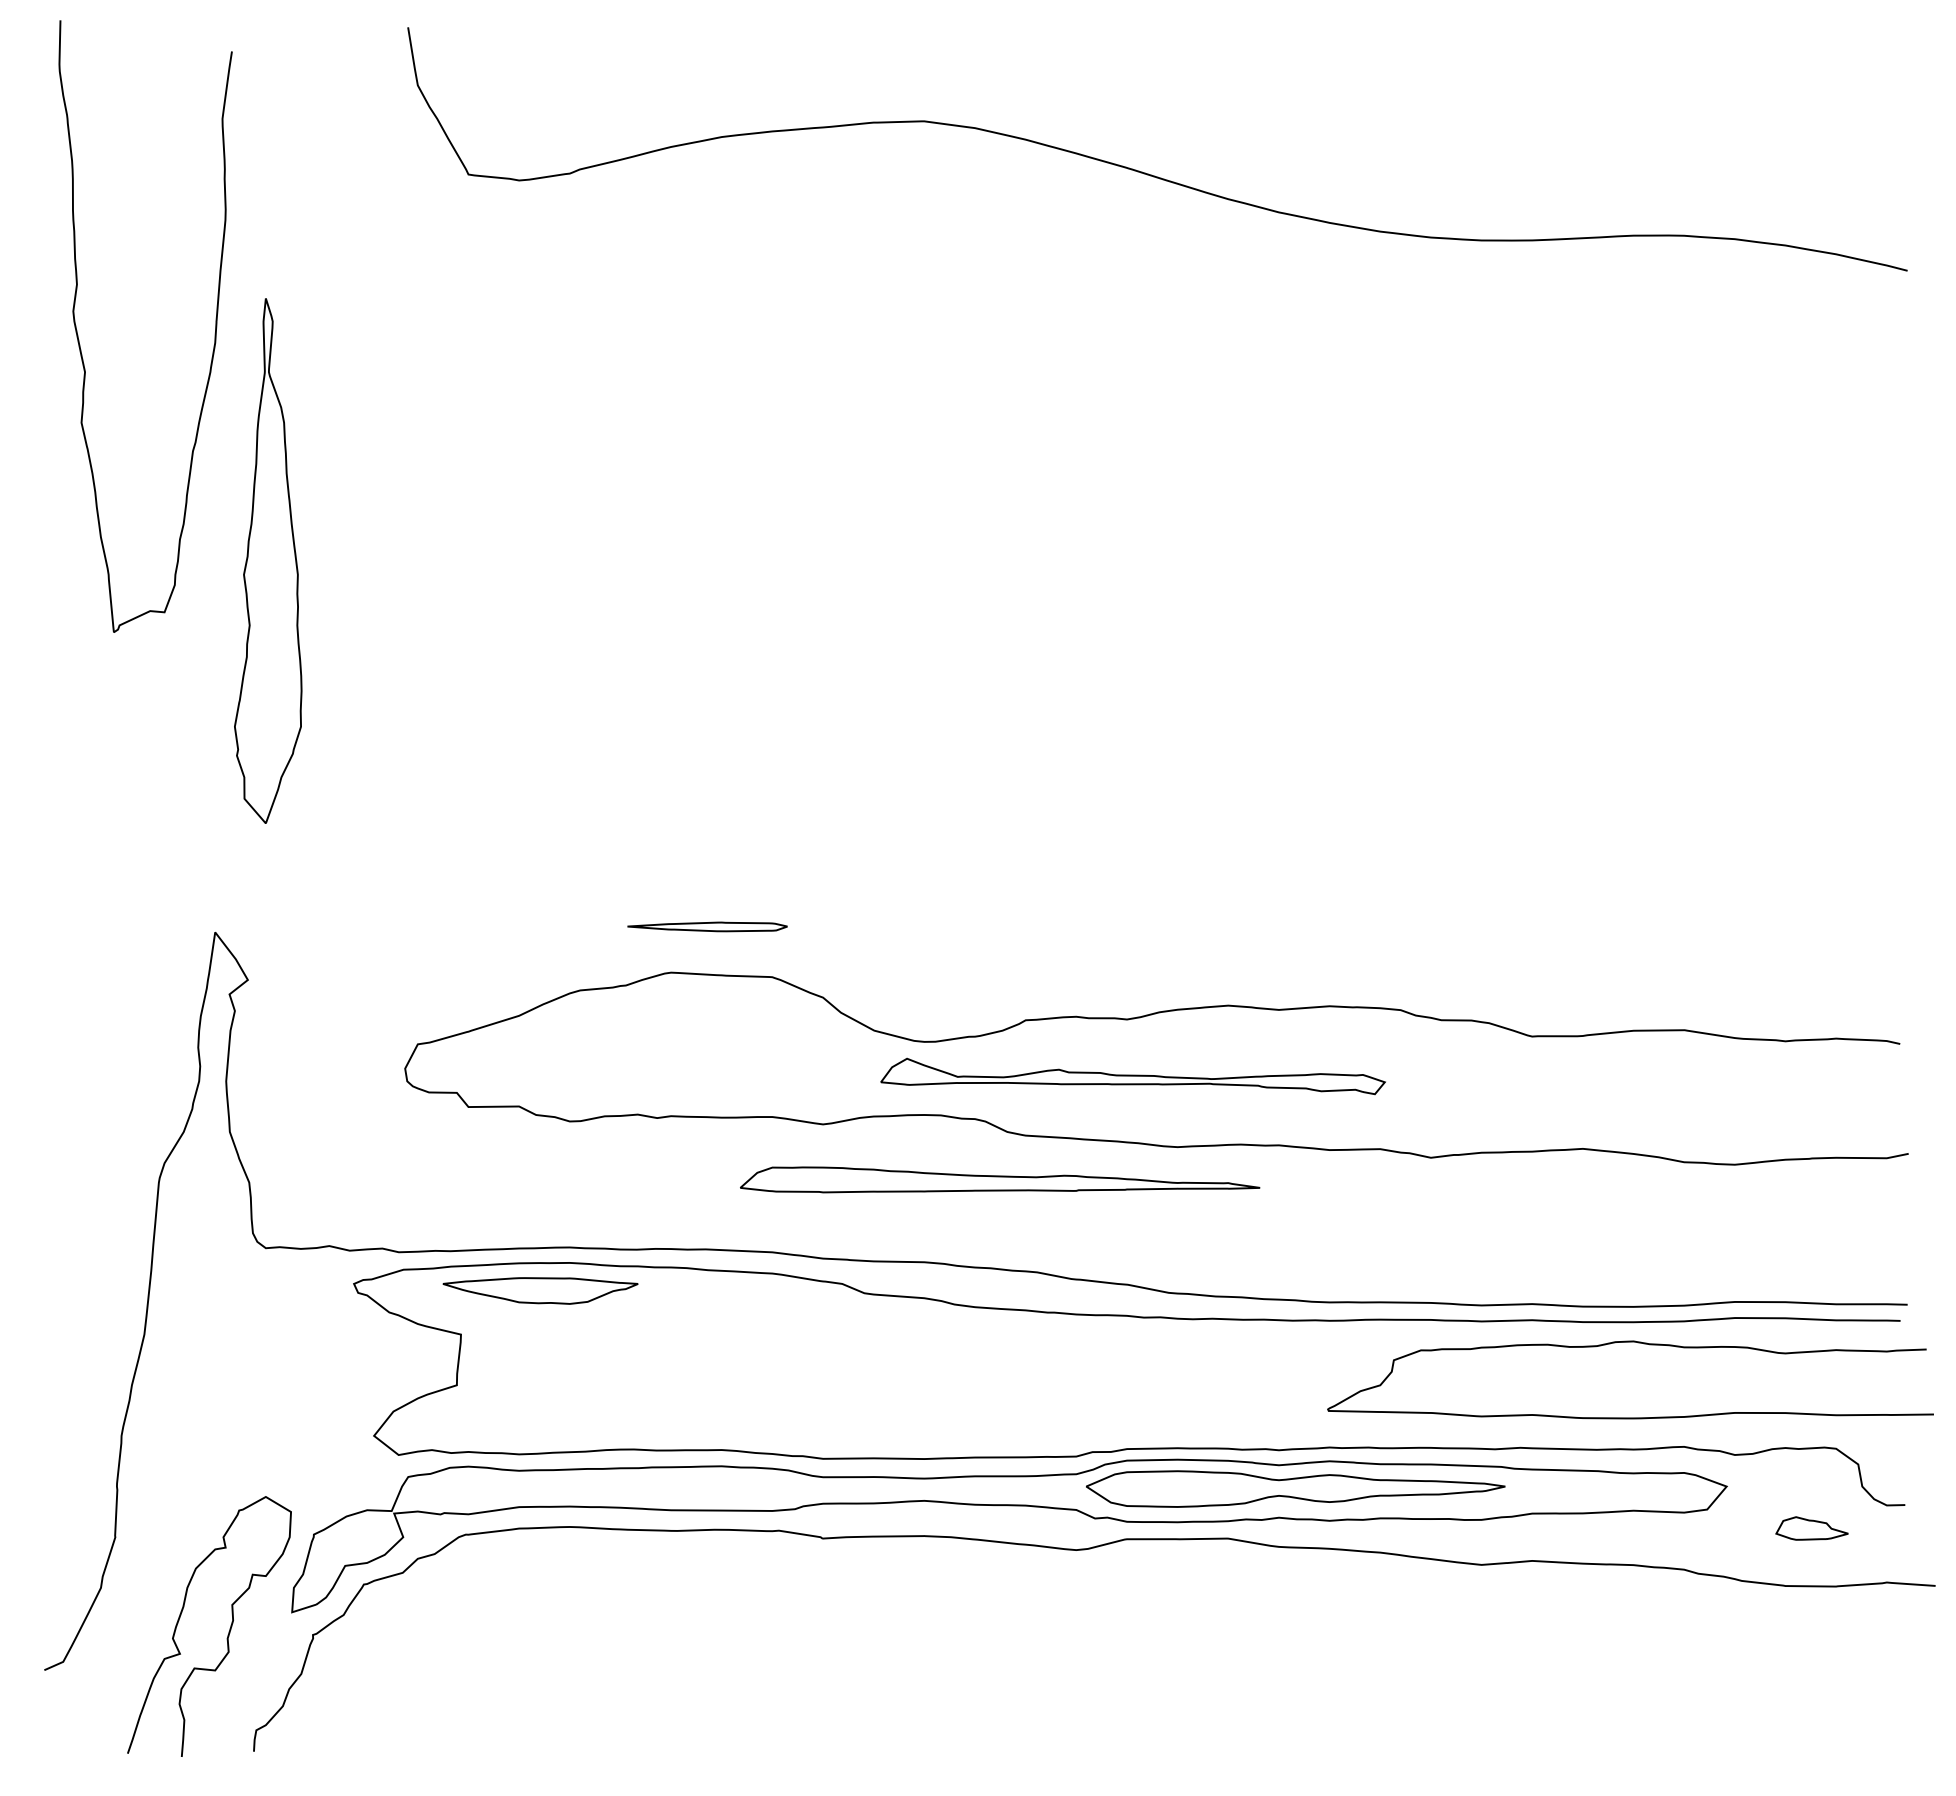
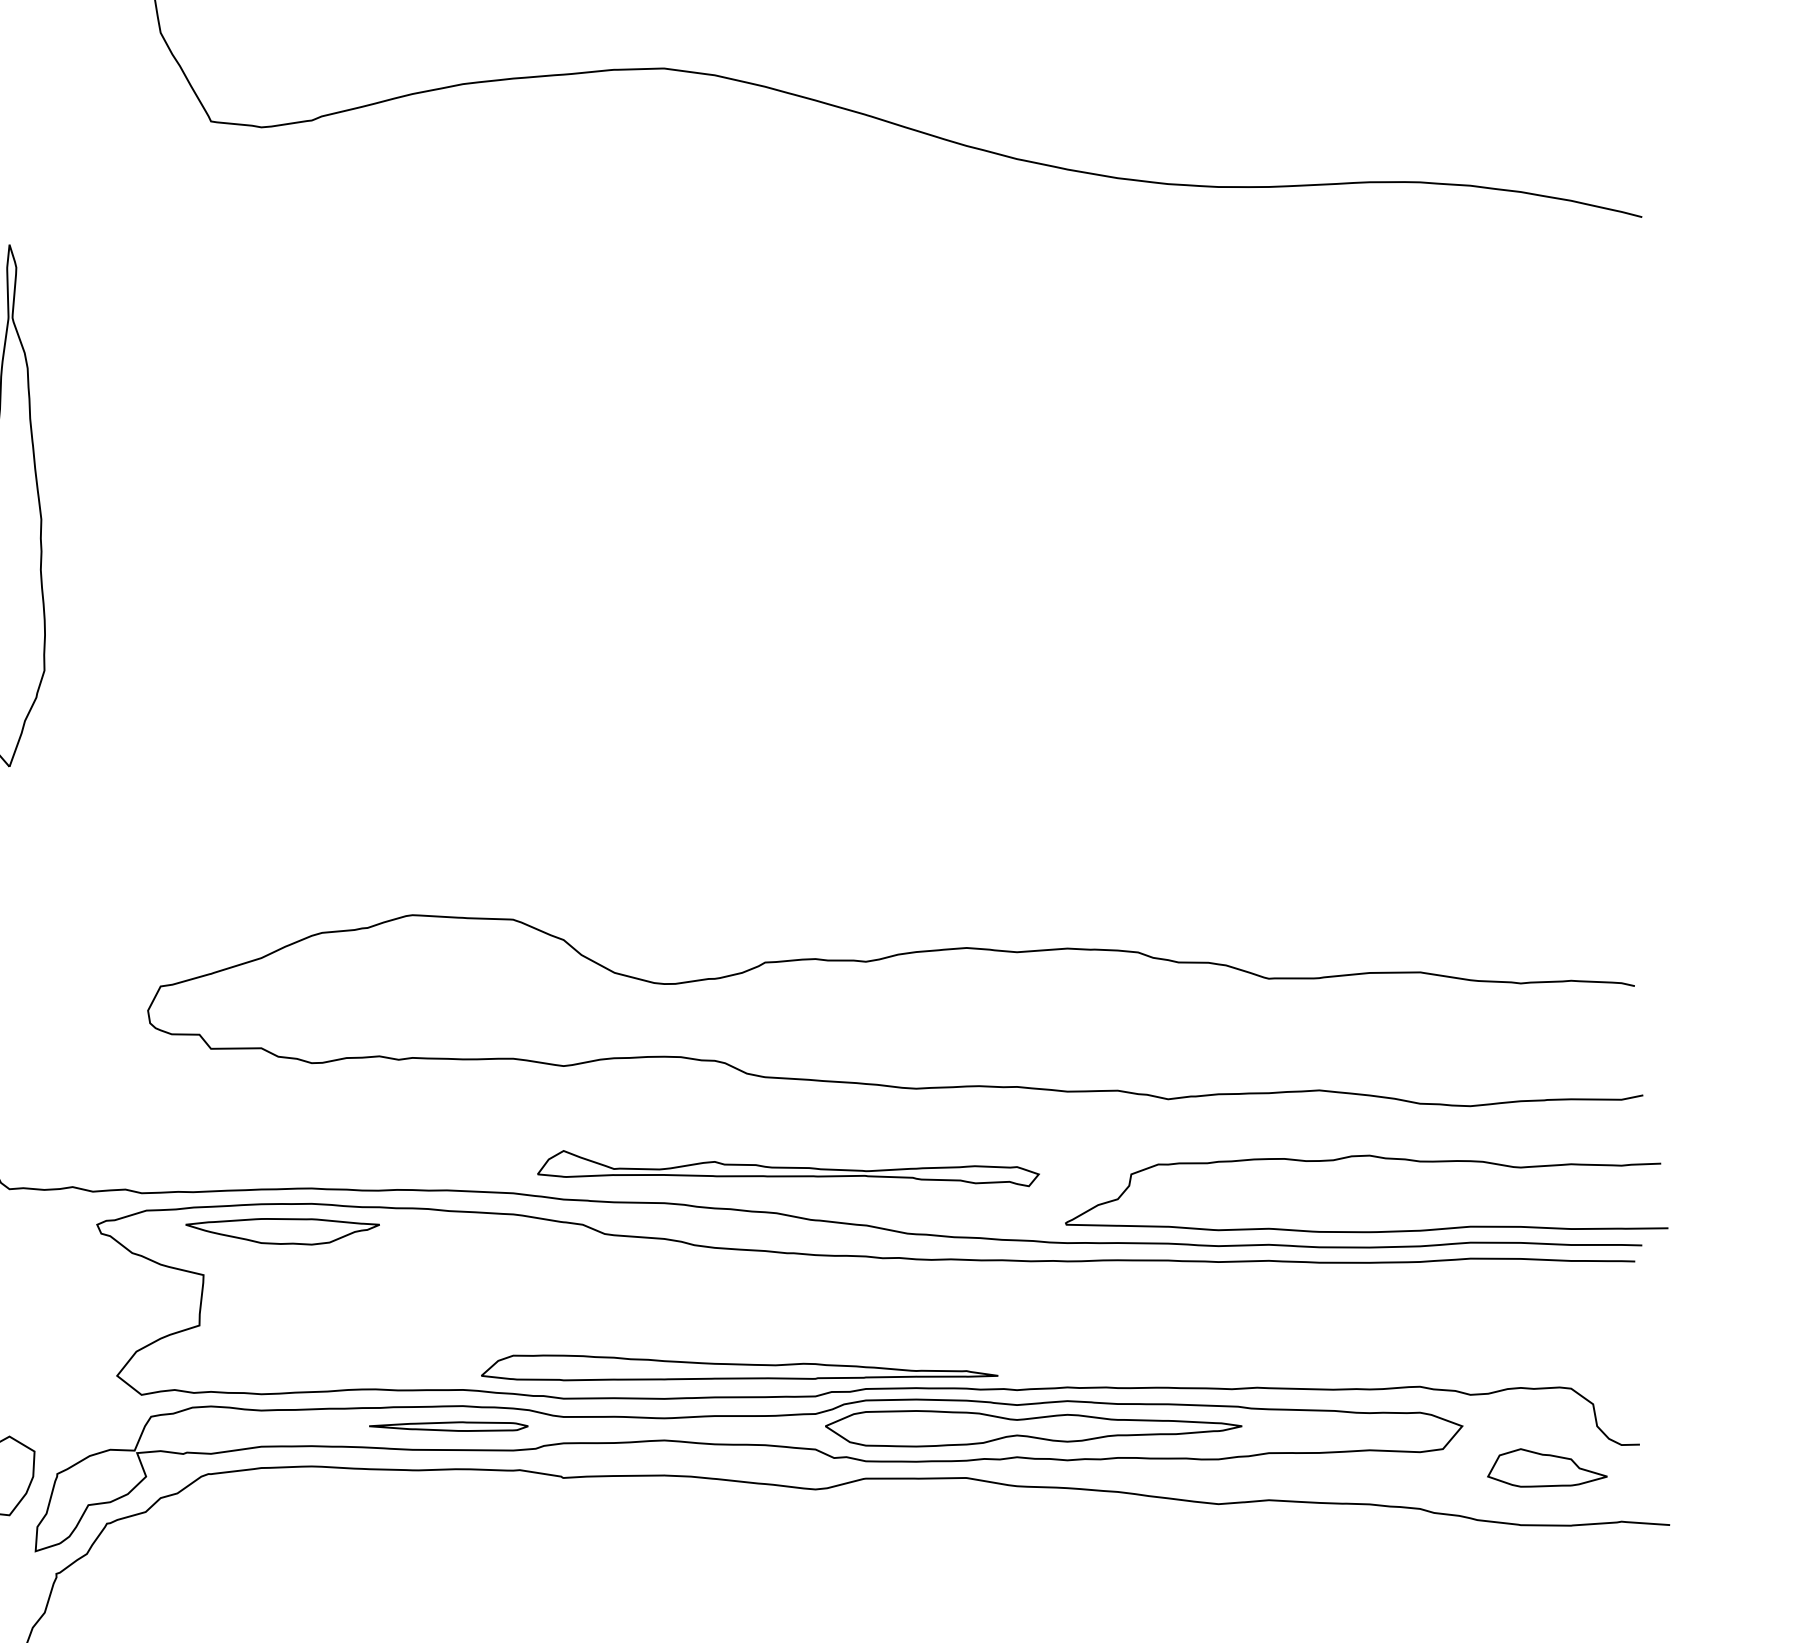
part: (707, 926) -> (448, 1426), moved
part: (1132, 1076) -> (787, 1168), moved
part: (1000, 1179) -> (740, 1367), moved
curve: (1638, 1343) -> (1374, 1157), moved
part: (1811, 1528) -> (1546, 1467), size x1.67

